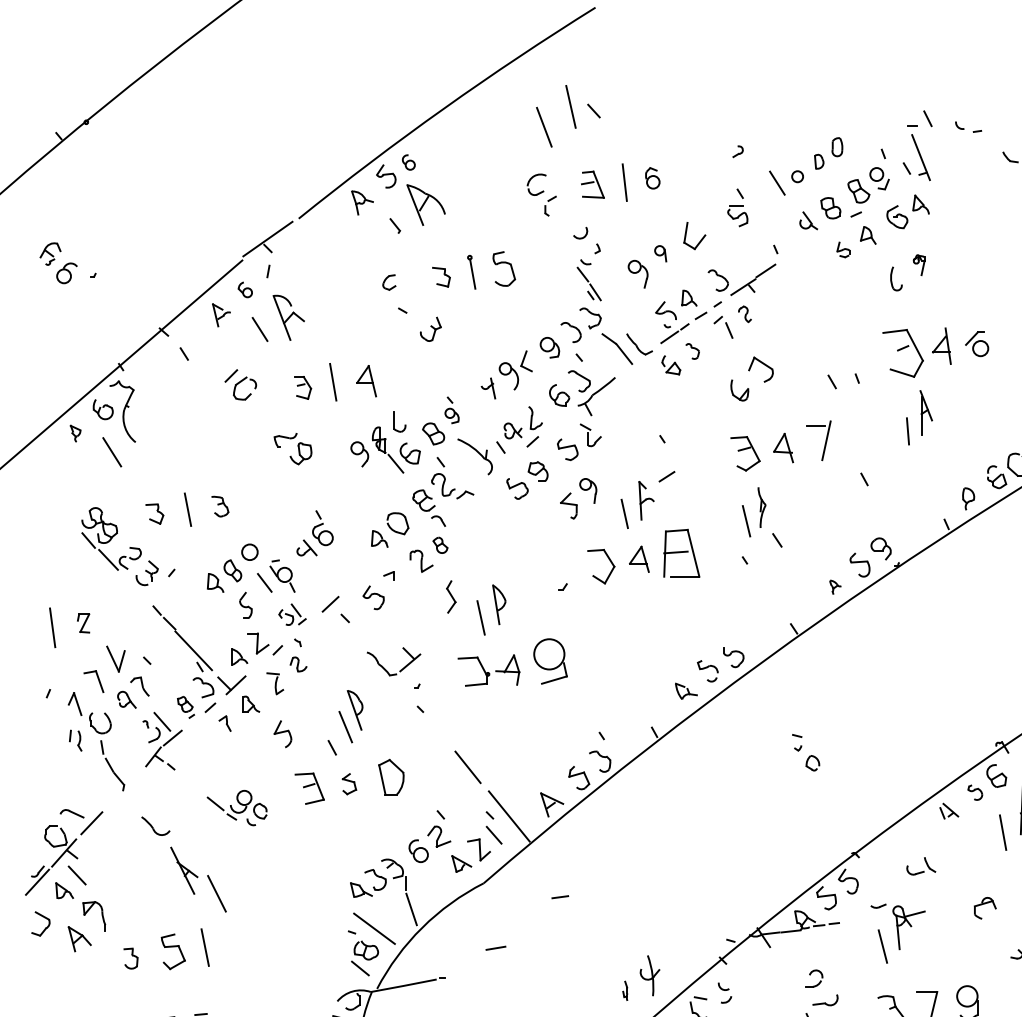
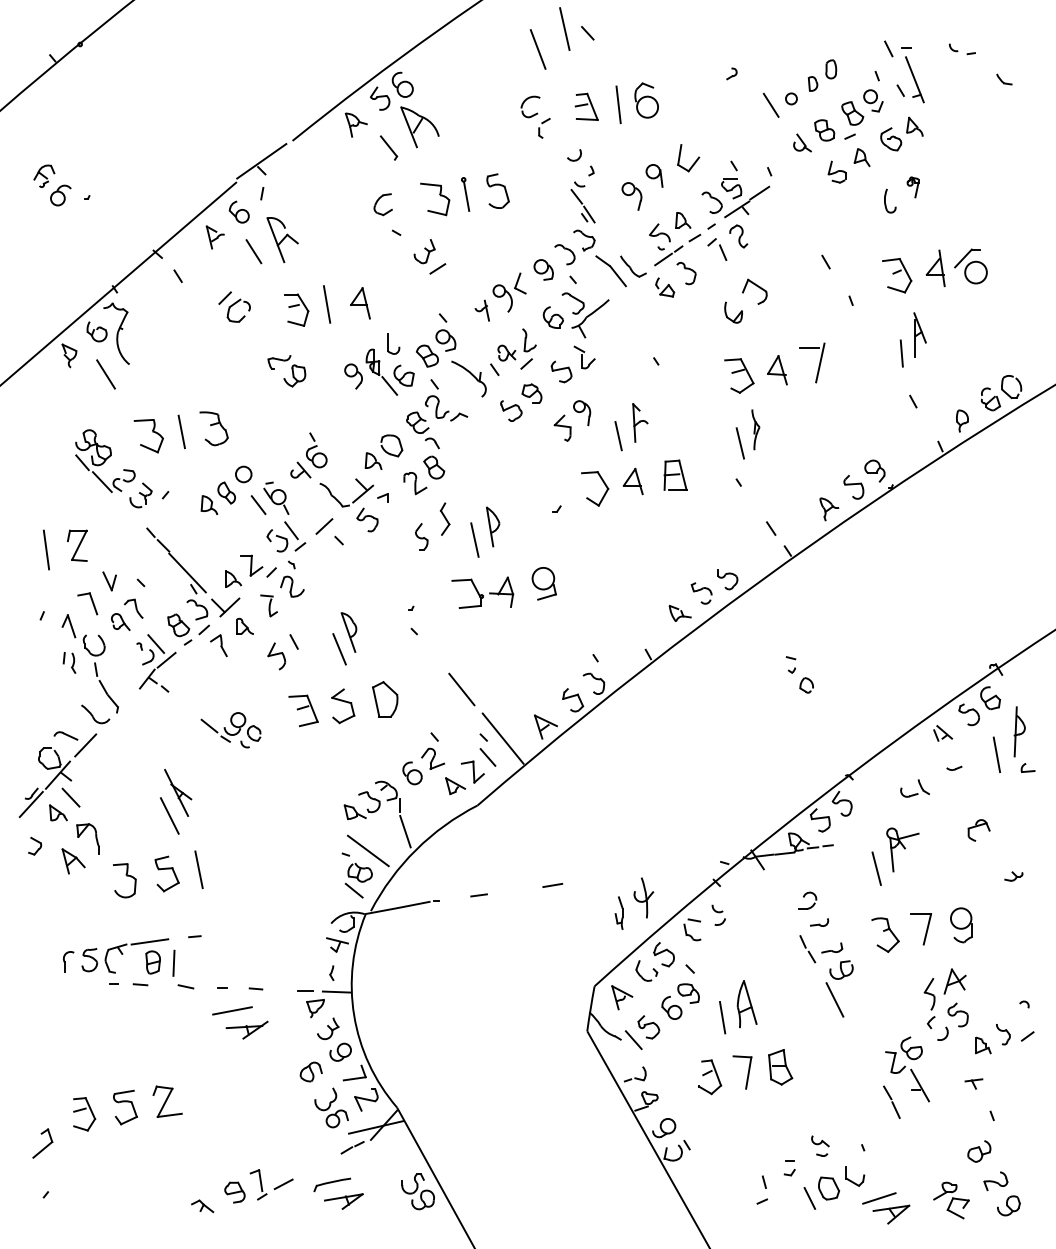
line: (927, 118) -> (888, 48), moved
part: (408, 162) -> (402, 84), size x1.67
part: (652, 178) -> (646, 100), size x1.67
part: (737, 207) -> (731, 179), moved
part: (394, 225) -> (388, 147), size x1.67
part: (842, 249) -> (836, 171), size x1.43
part: (660, 253) -> (654, 175), size x1.43
part: (441, 277) -> (435, 199), size x1.67
part: (388, 282) -> (382, 204), size x1.43
part: (244, 289) -> (238, 211), size x1.43
part: (744, 314) -> (738, 236), size x1.43
part: (976, 344) -> (970, 266), size x1.43
part: (692, 351) -> (686, 273), size x1.43
part: (903, 353) -> (897, 275), size x0.71
line: (831, 381) -> (825, 261), moved
part: (302, 387) -> (296, 309), size x1.43
part: (451, 410) -> (445, 332), size x1.43
part: (75, 433) -> (69, 355), size x1.43
line: (666, 476) -> (437, 268), moved
line: (864, 479) -> (913, 401), moved
part: (219, 506) -> (213, 428), size x1.67
part: (154, 514) -> (148, 436), size x1.67
line: (777, 540) -> (771, 528), moved
part: (440, 545) -> (434, 467), size x1.43
part: (681, 552) -> (675, 474), size x0.62
part: (835, 587) -> (829, 509), size x1.67
part: (245, 605) -> (421, 536), moved
part: (292, 614) -> (286, 536), size x1.43
part: (83, 623) -> (77, 545), size x1.67
part: (115, 659) -> (109, 581), size x0.71
part: (549, 661) -> (543, 583), size x0.71
part: (298, 664) -> (292, 586), size x1.43
part: (399, 670) -> (352, 501), moved
part: (185, 707) -> (179, 629), size x1.43
part: (224, 723) -> (218, 645), size x1.43
line: (331, 747) -> (293, 641), moved
part: (349, 784) -> (343, 706), size x1.67
part: (974, 792) -> (968, 714), size x1.43
part: (155, 826) -> (95, 714), moved
line: (216, 893) -> (169, 815), moved
line: (559, 897) -> (478, 895), moved
part: (878, 905) -> (954, 767), moved
part: (41, 924) -> (35, 846), size x0.71
line: (495, 948) -> (552, 885), moved
part: (130, 958) -> (124, 880), size x1.67
part: (624, 990) -> (618, 912), size x1.67
part: (825, 1000) -> (819, 922), size x0.71

